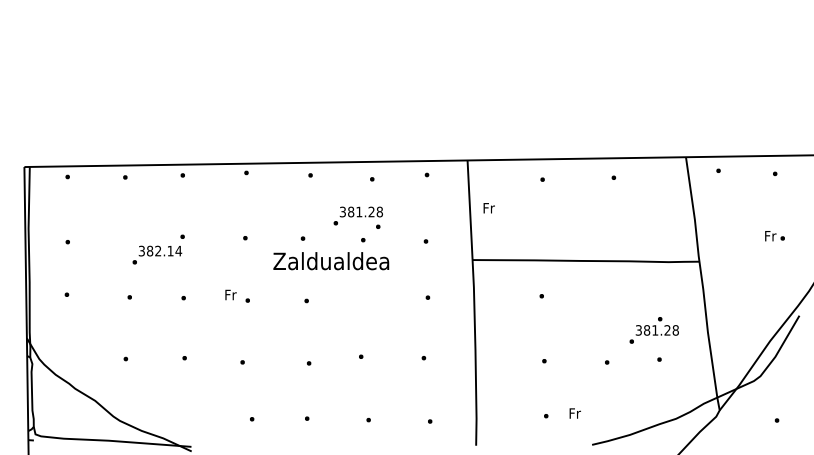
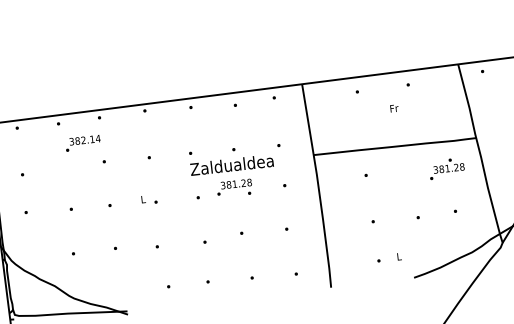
text: (488, 208) -> (393, 108), moved
text: (357, 217) -> (234, 188), moved
text: (157, 254) -> (83, 142), moved
text: (331, 261) -> (232, 165), moved
text: (230, 294) -> (143, 199), Fr -> L
text: (653, 330) -> (446, 168), moved
text: (574, 413) -> (398, 256), Fr -> L

